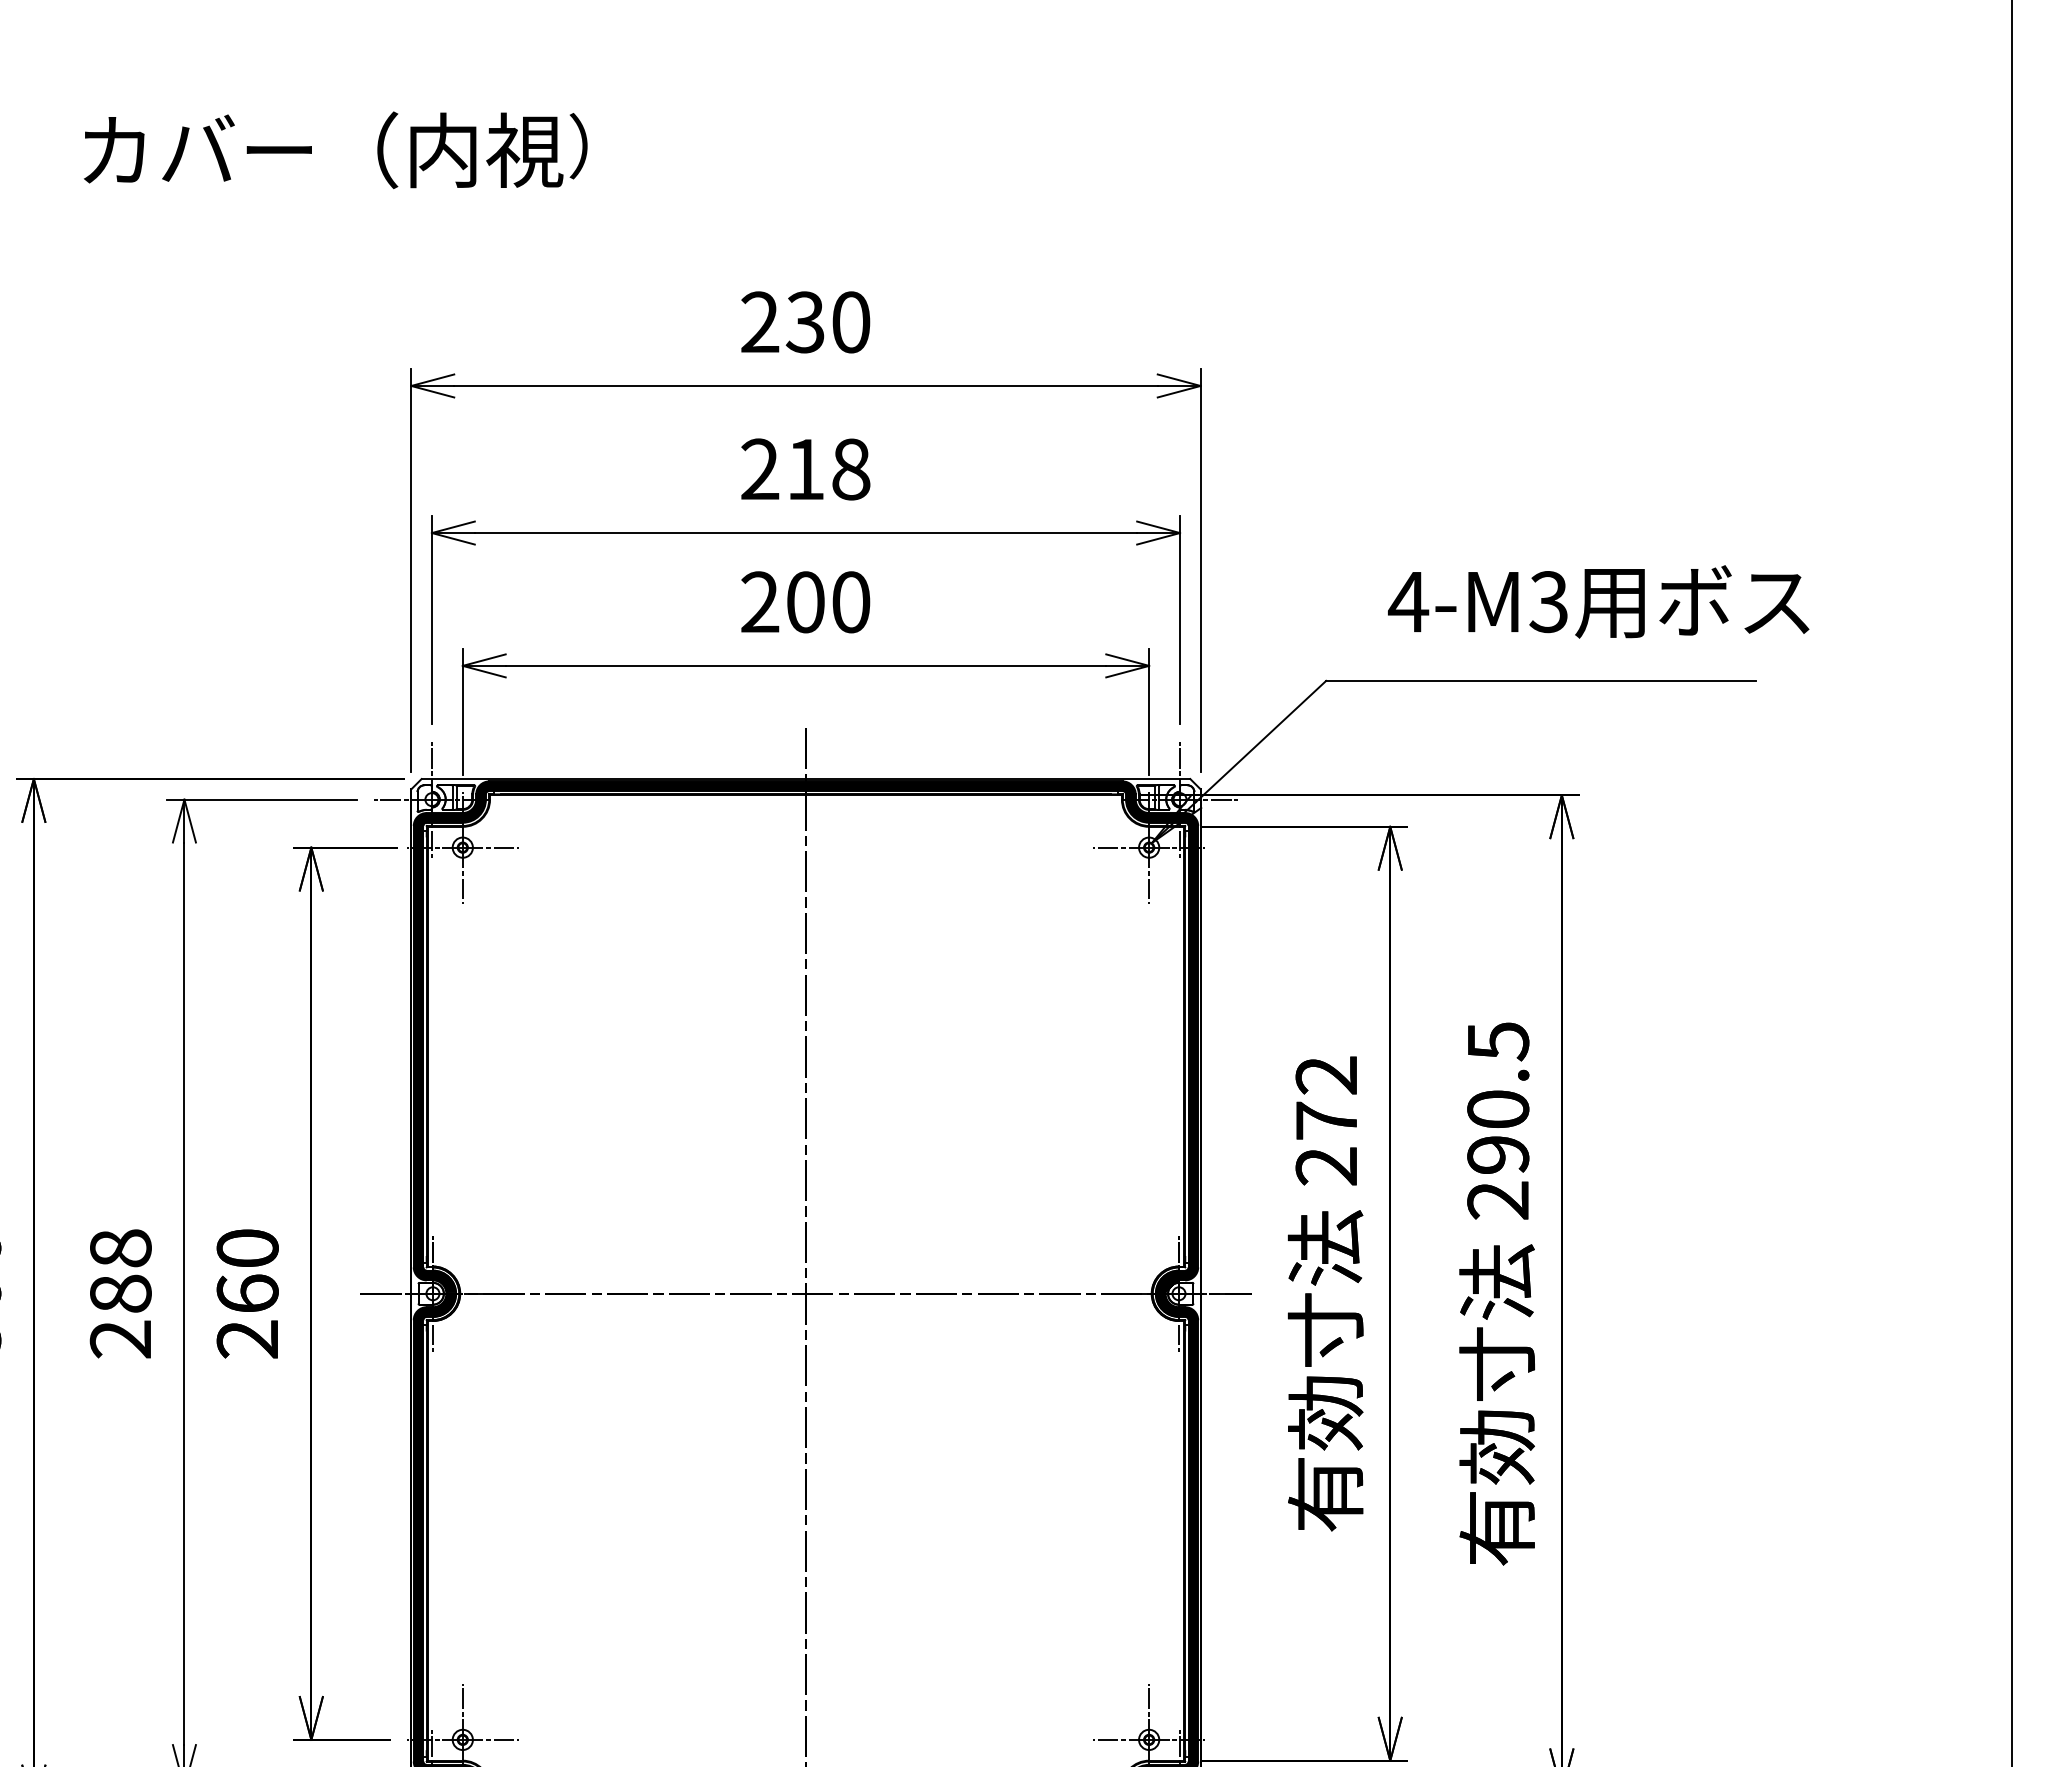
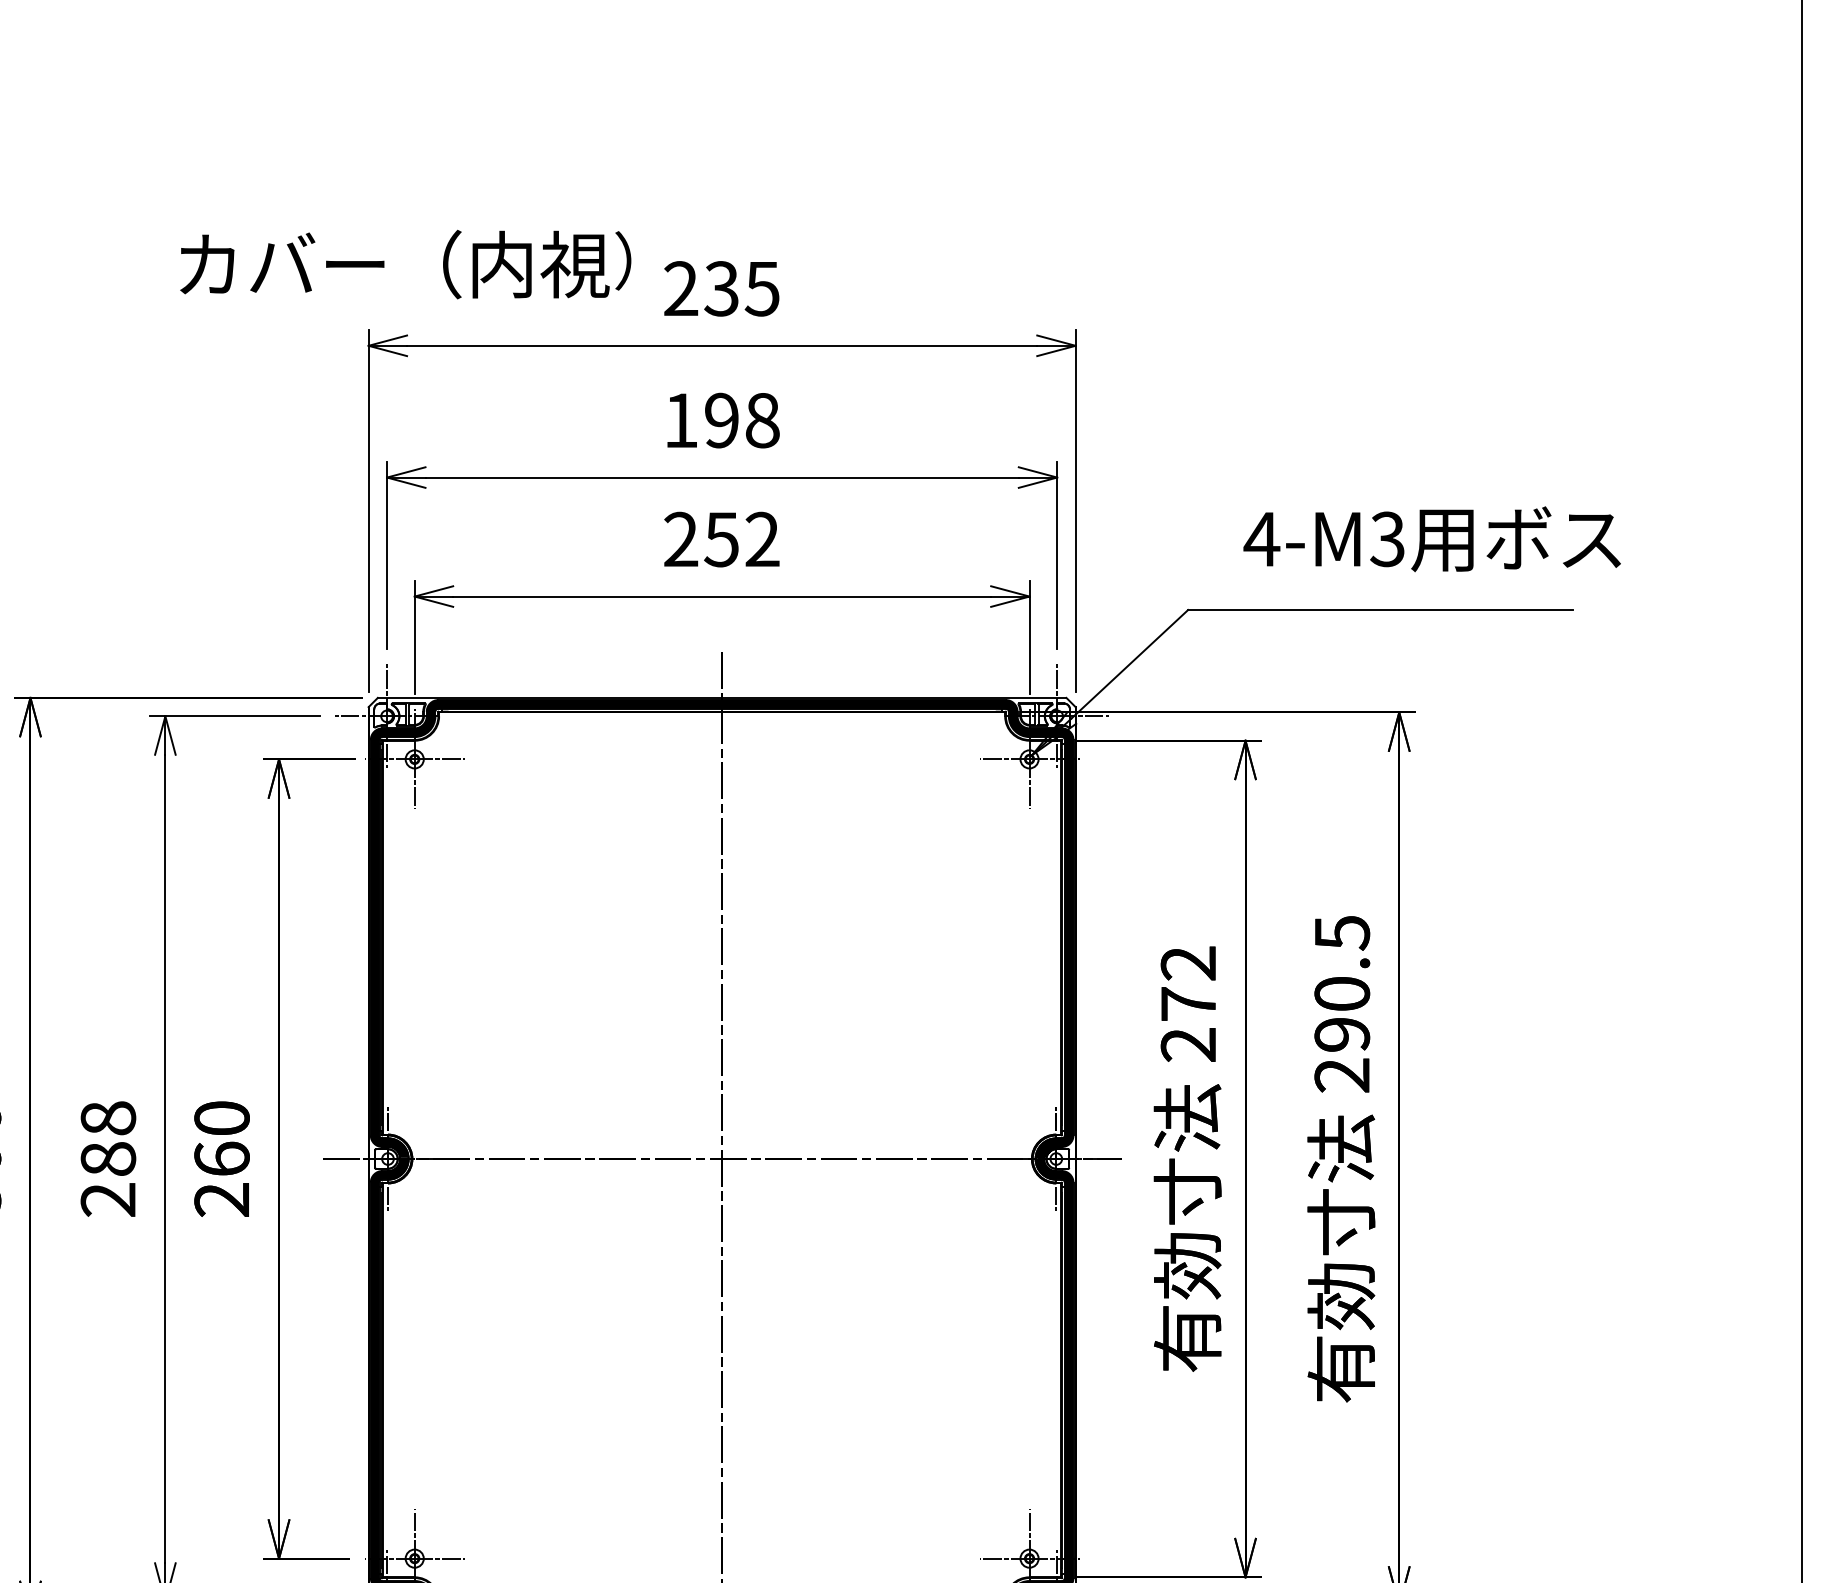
text: (335, 150) -> (405, 264), moved
text: (850, 322) -> (762, 288), 230 -> 235
text: (782, 469) -> (701, 420), 218 -> 198
text: (827, 602) -> (741, 539), 200 -> 252

